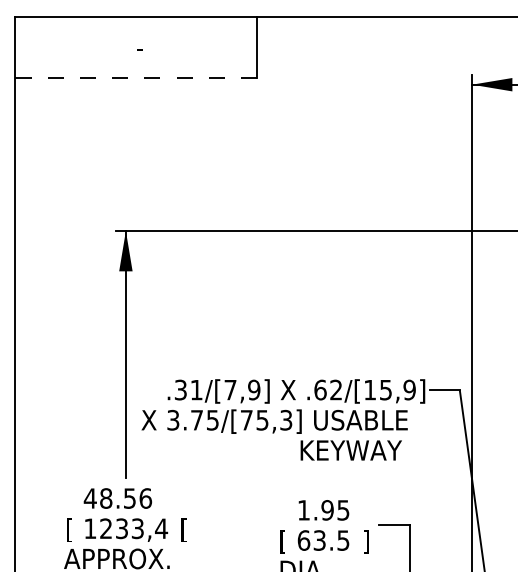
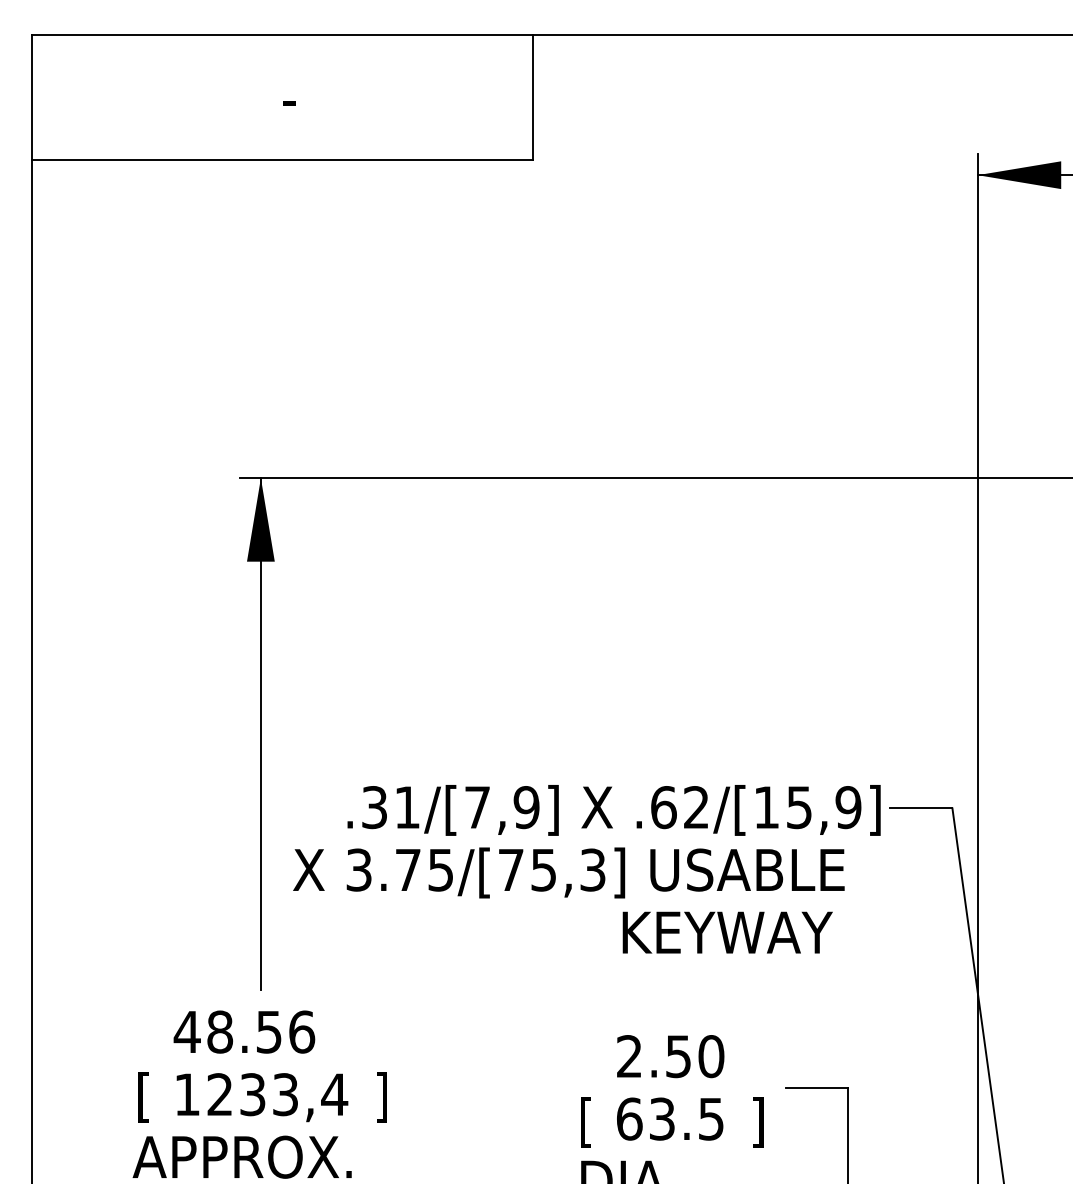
line: (136, 77) -> (282, 160), dashed -> solid
text: (323, 510) -> (670, 1056), 1.95 -> 2.50
text: (183, 529) -> (380, 1096), [ -> ]

